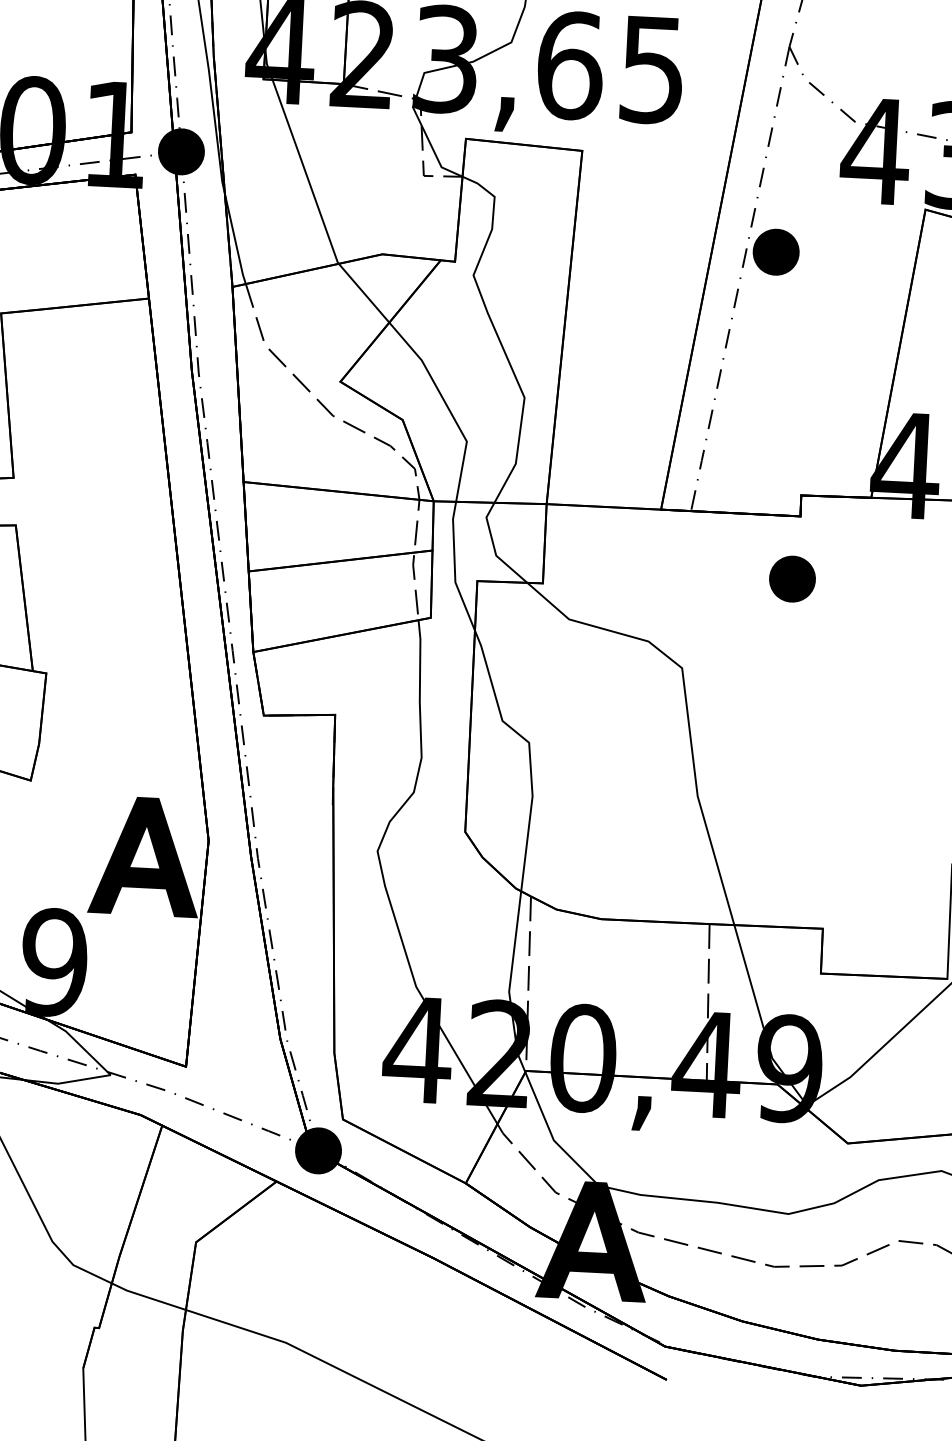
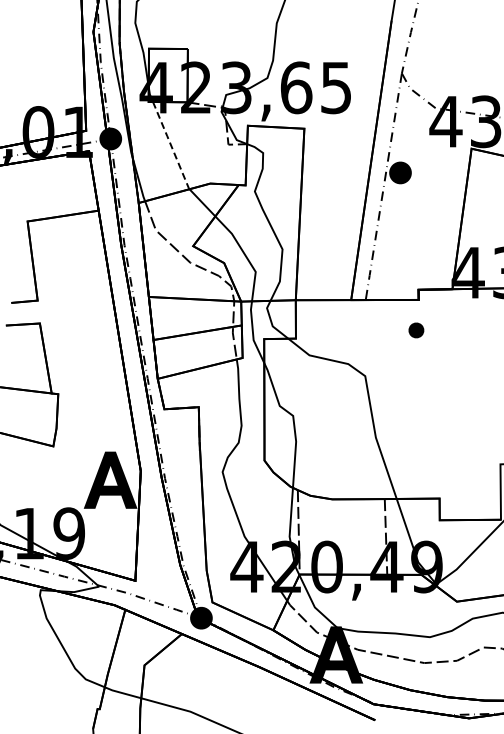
line: (306, 173) -> (171, 146), solid -> dashed
part: (792, 579) -> (416, 330), size x0.7

